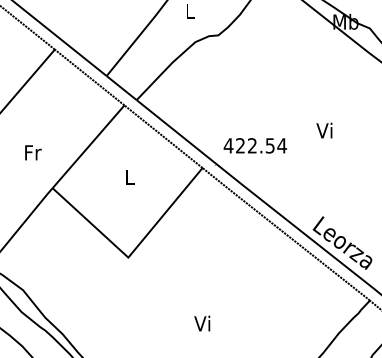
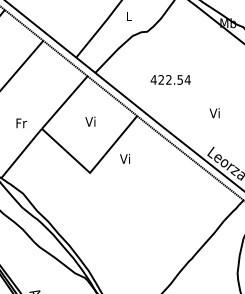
text: (324, 130) -> (214, 113), moved
text: (254, 145) -> (170, 79), moved
text: (33, 153) -> (21, 123), moved
text: (129, 176) -> (90, 121), L -> Vi
text: (201, 322) -> (124, 158), moved

